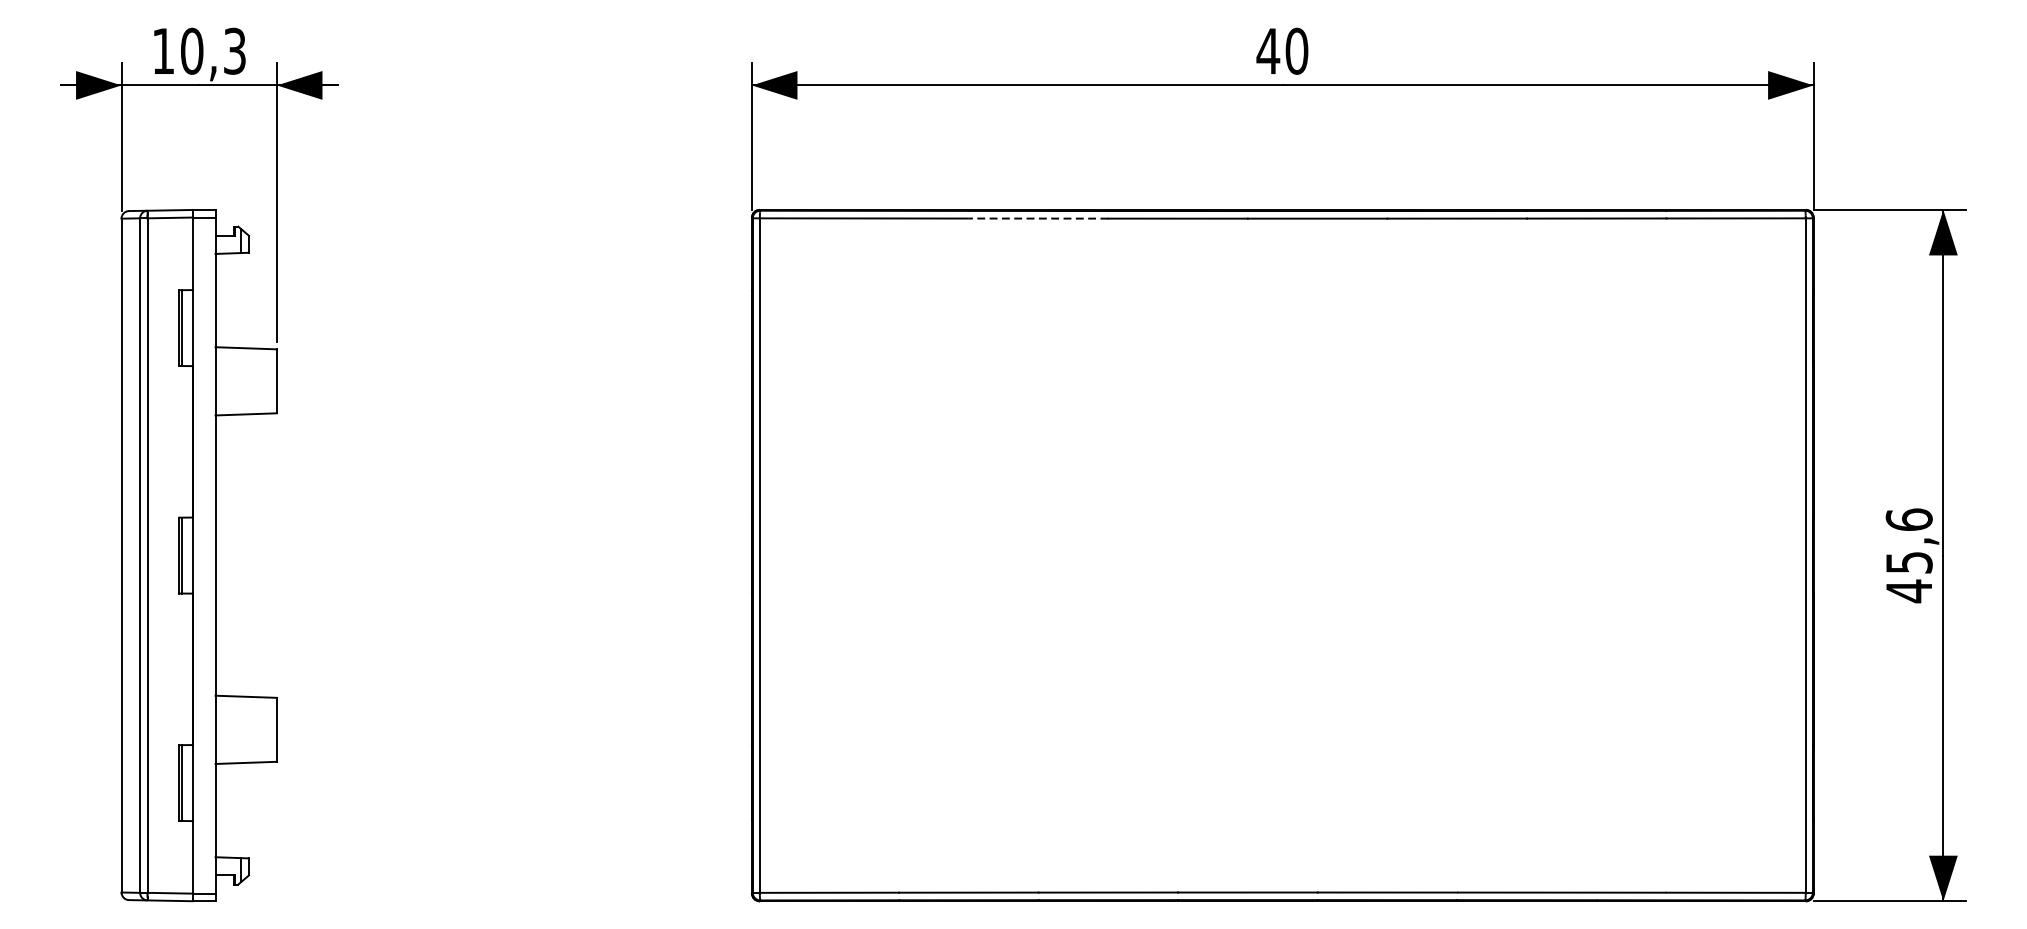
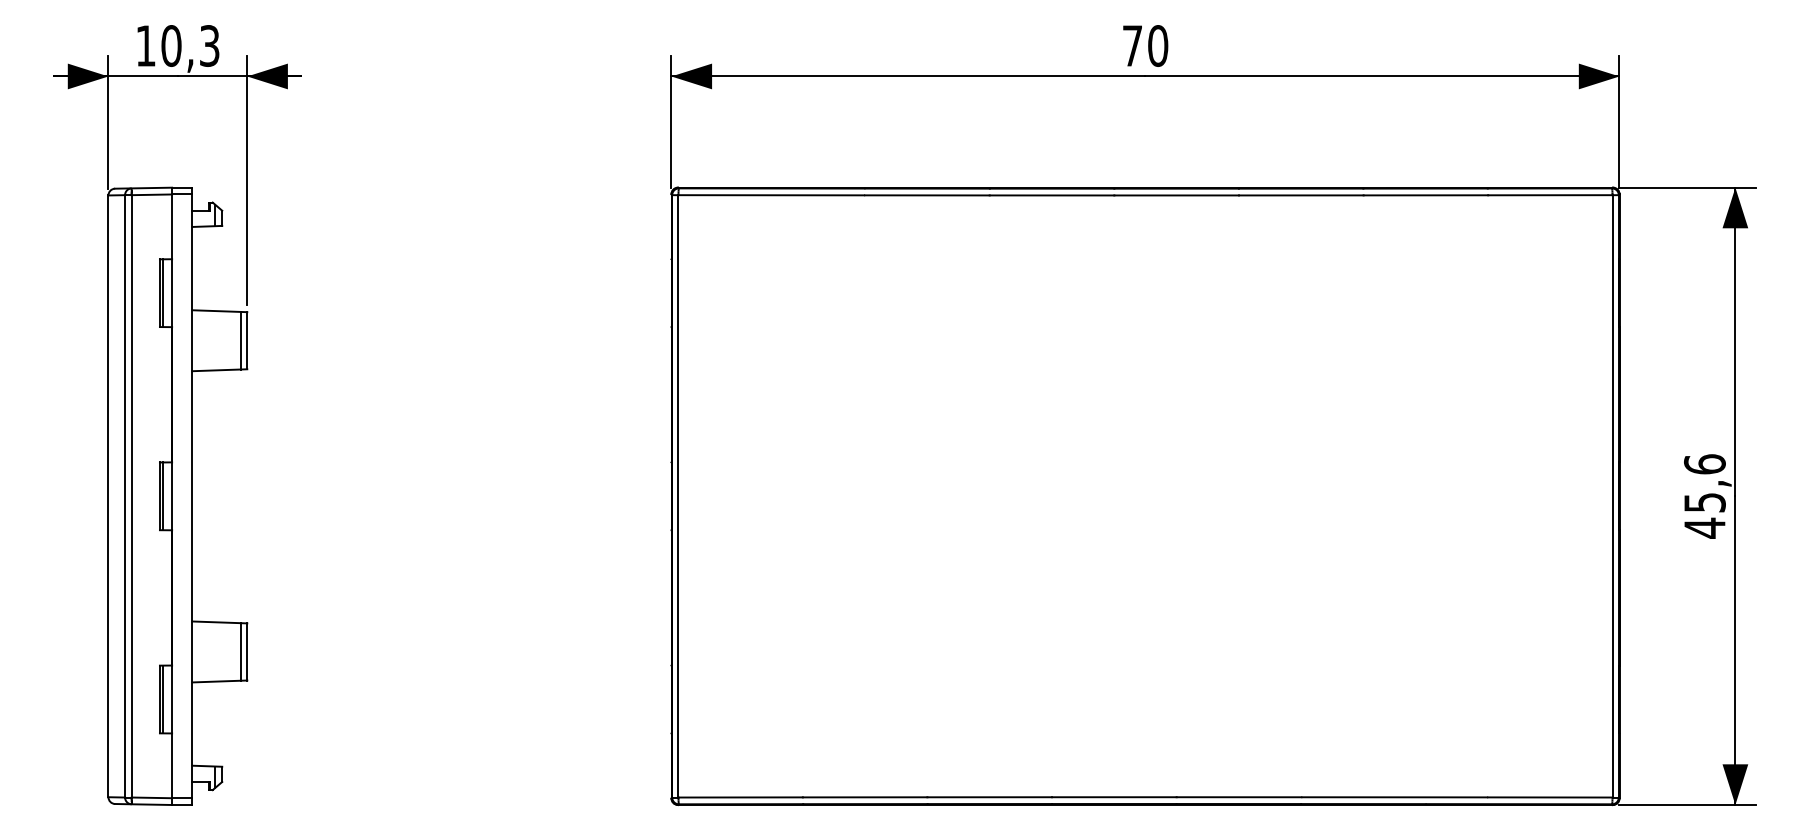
text: (1268, 50) -> (1132, 45), 40 -> 70
line: (1037, 218) -> (926, 195), dashed -> solid
line: (269, 381) -> (240, 340), added
line: (269, 729) -> (240, 651), added

